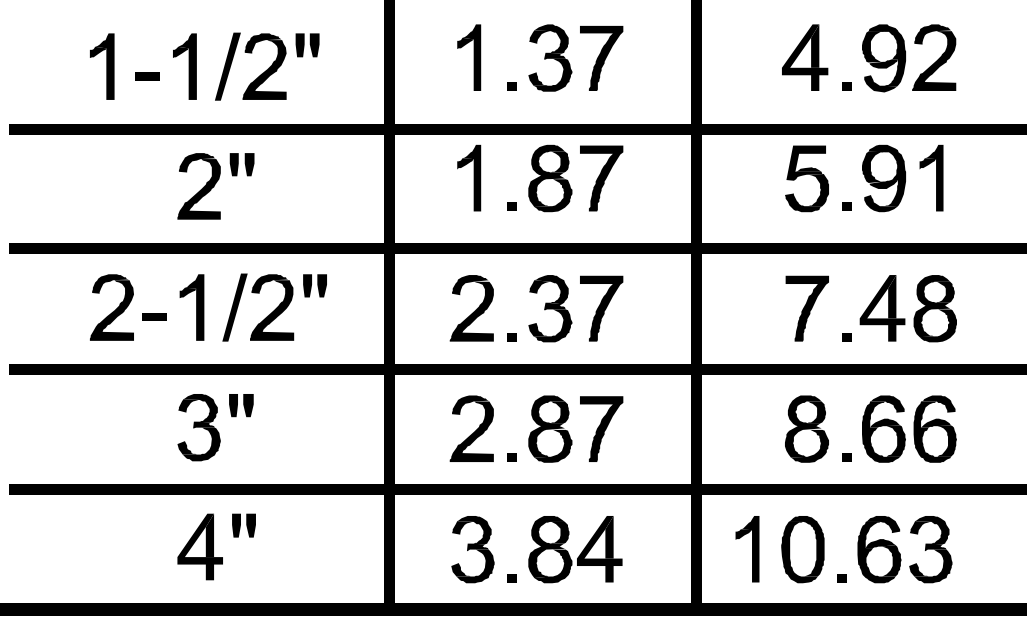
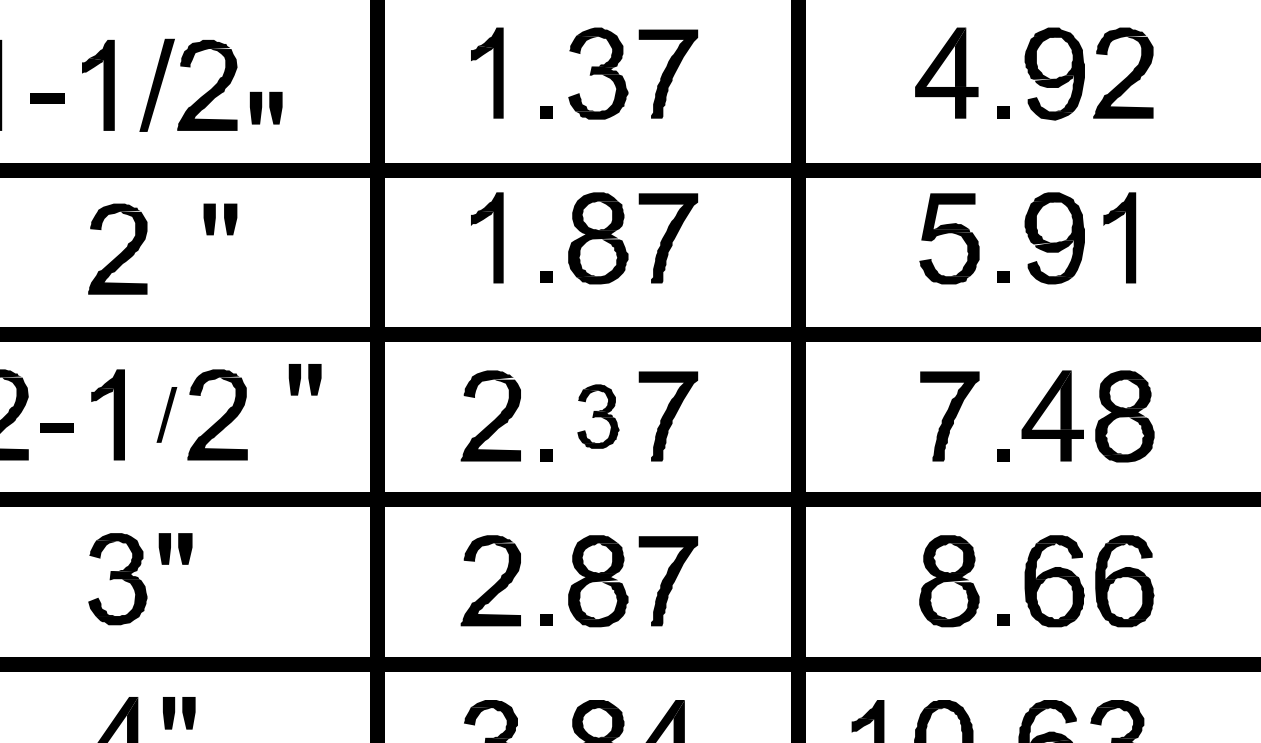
part: (307, 45) -> (266, 108), moved
part: (241, 164) -> (219, 219), moved
part: (314, 285) -> (304, 379), moved
part: (234, 307) -> (166, 414), size x0.6
part: (550, 308) -> (598, 416), size x0.7

